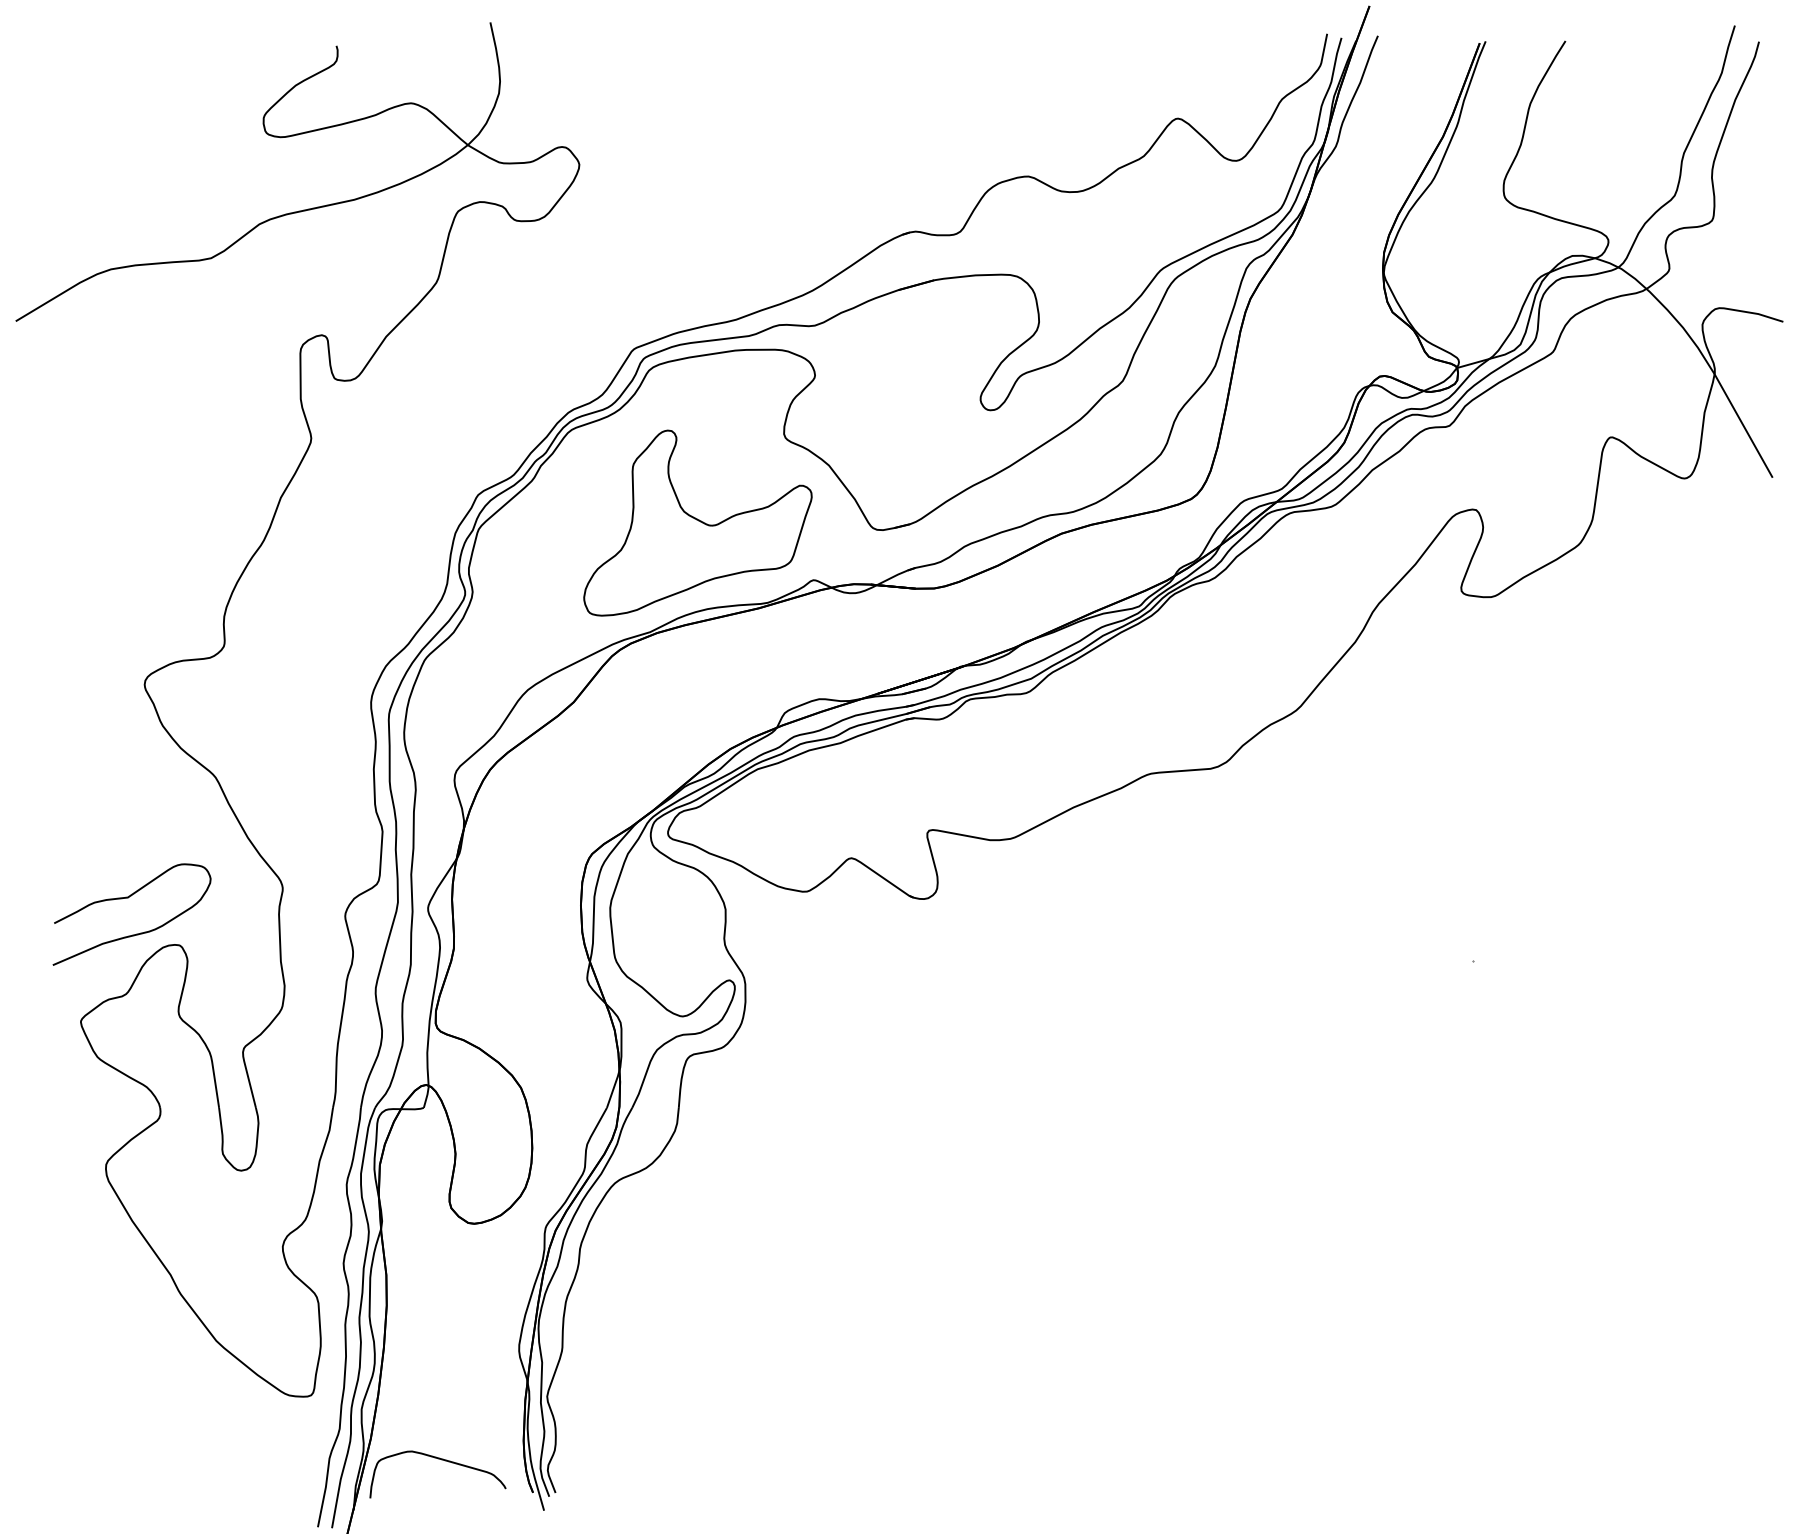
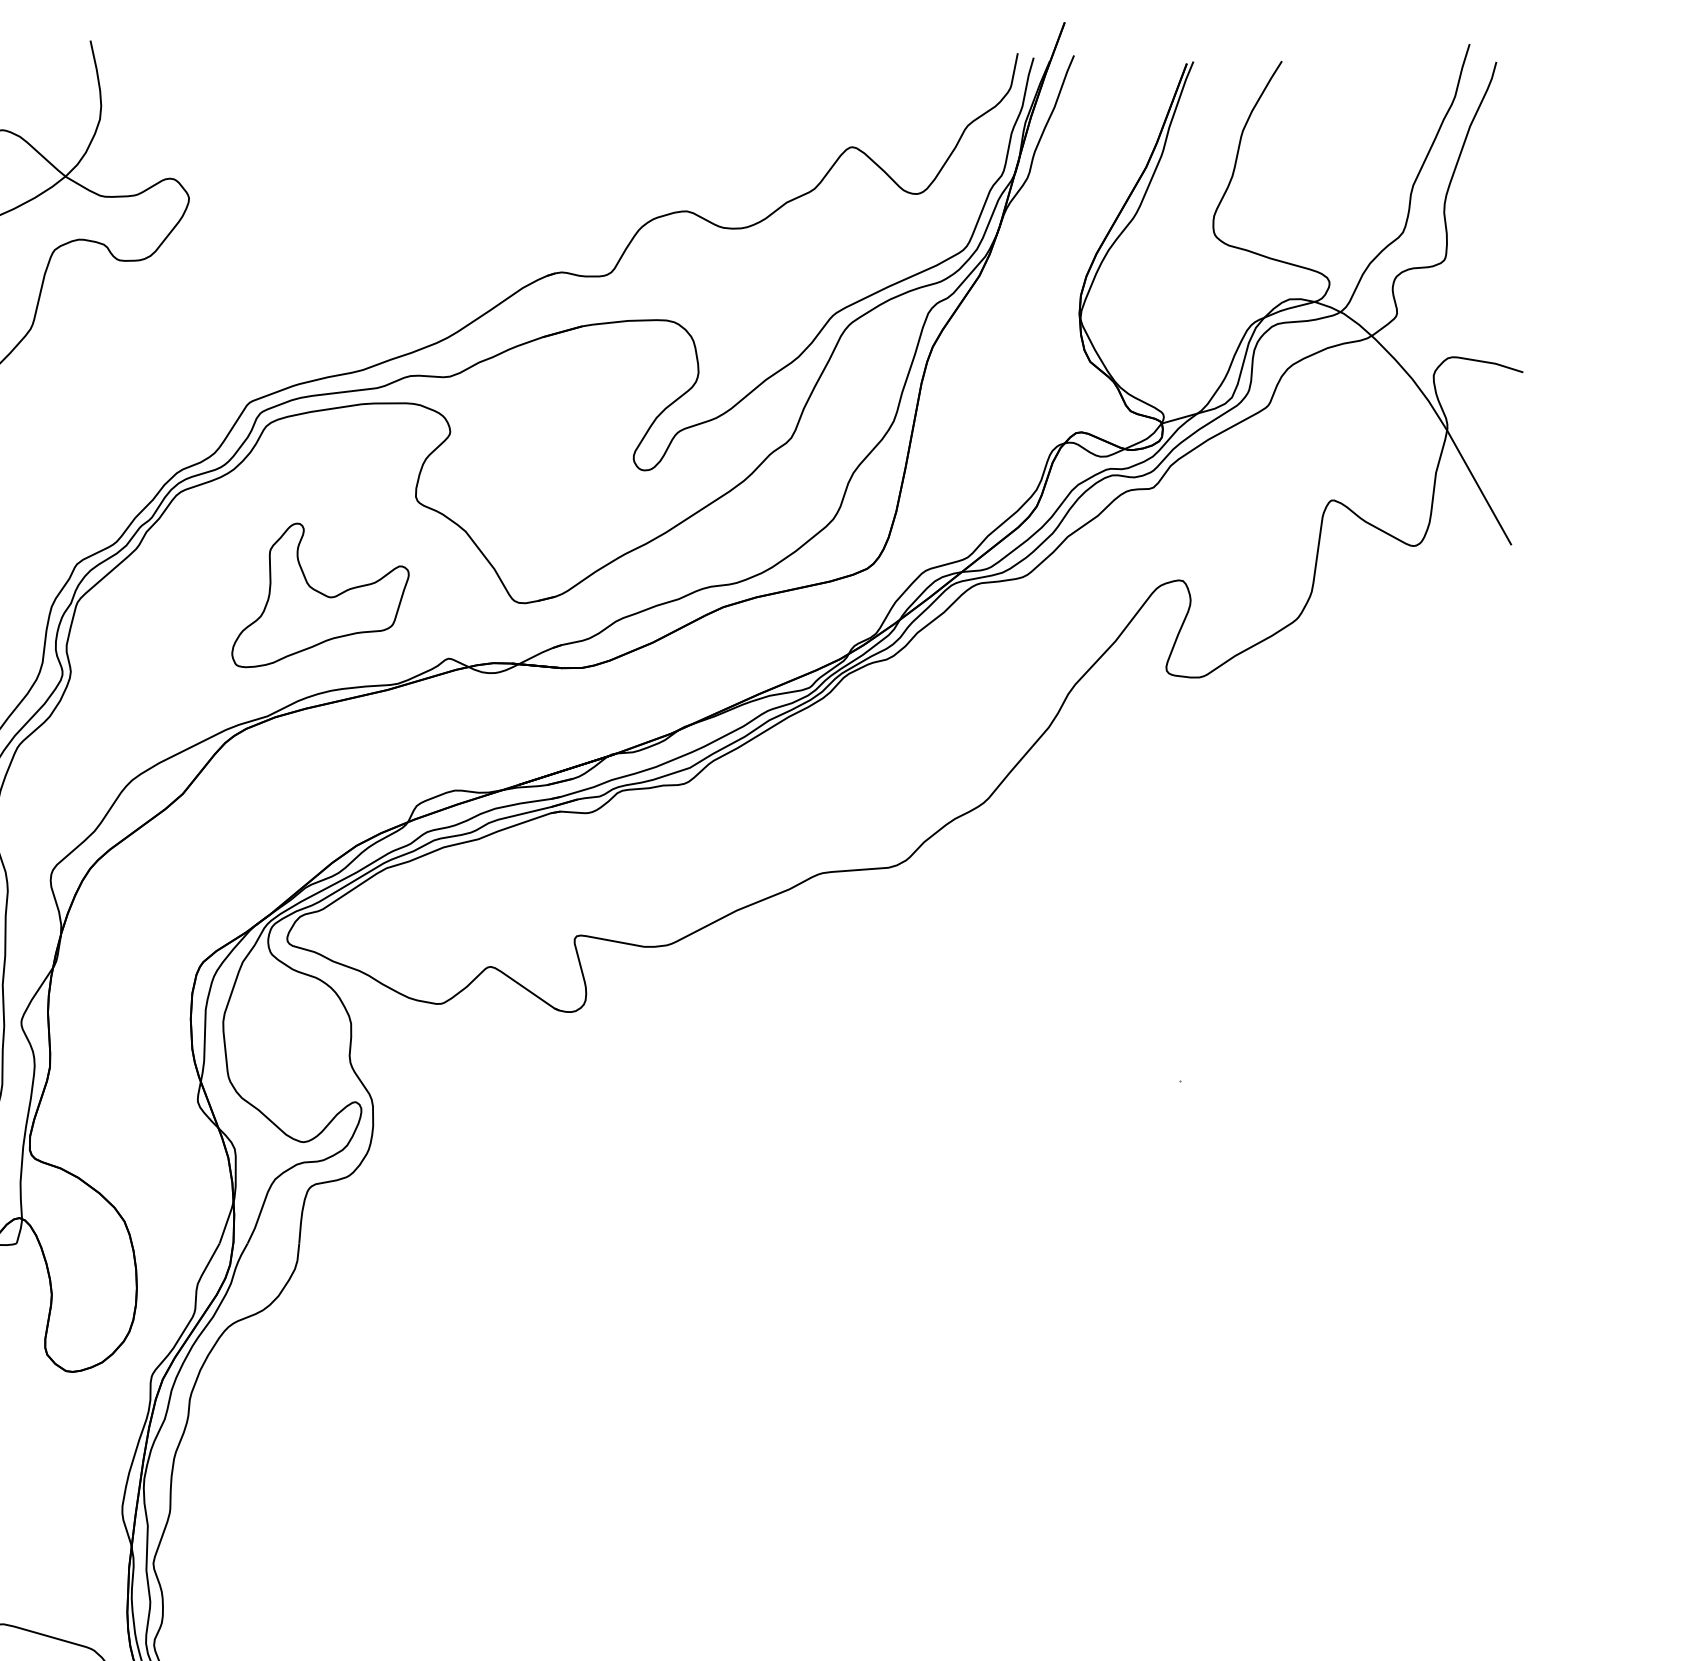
part: (697, 522) -> (319, 594), size x0.7

